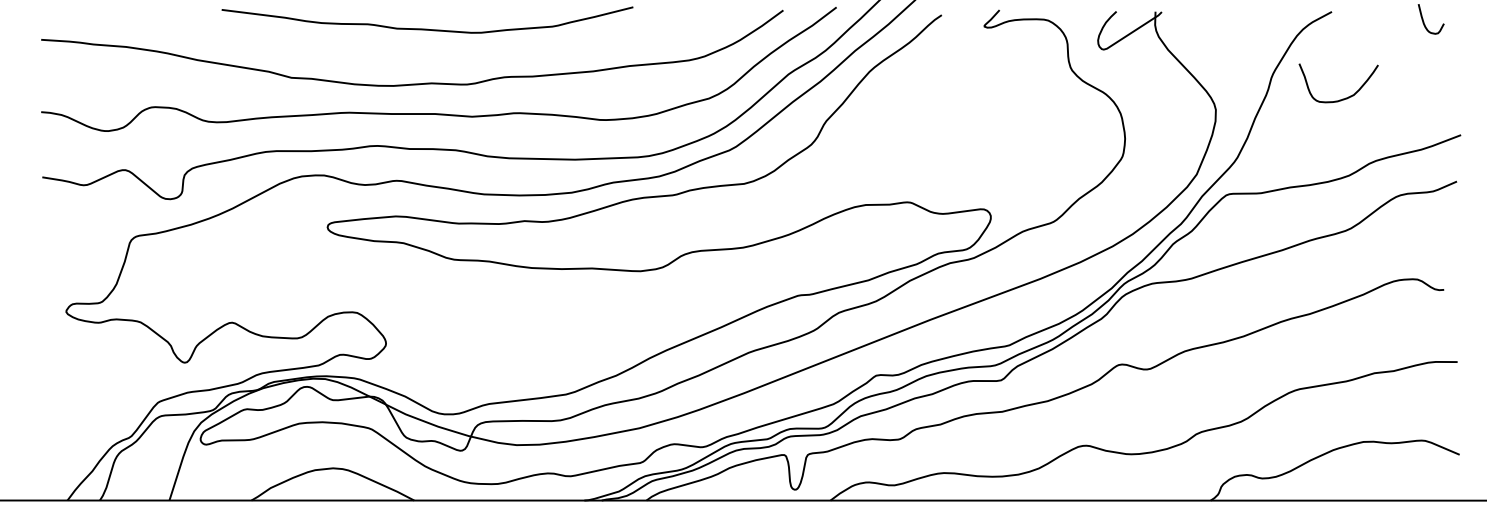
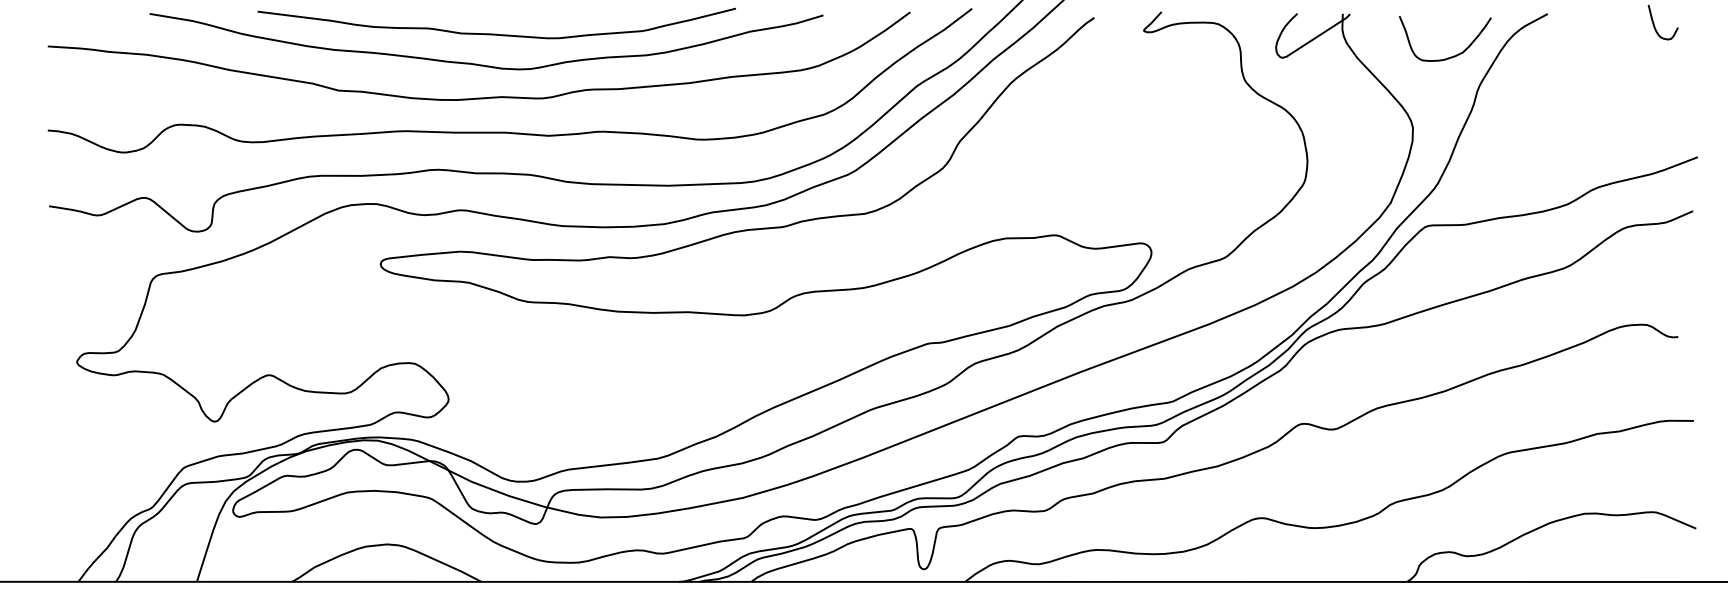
curve: (418, 55) -> (486, 64), added
curve: (1342, 98) -> (1449, 56), moved

